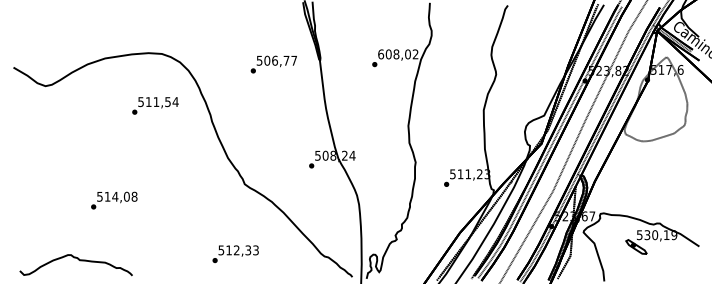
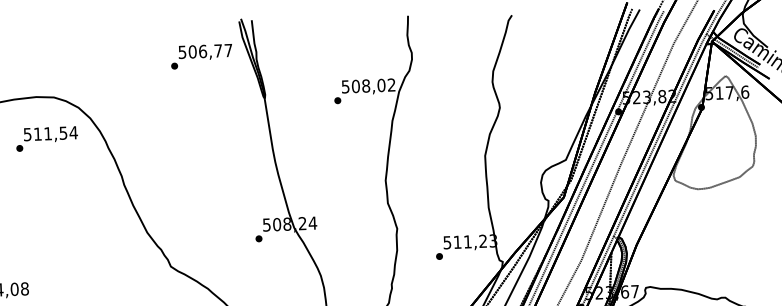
text: (381, 54) -> (346, 86), 608,02 -> 508,02
text: (273, 64) -> (201, 56), moved
text: (155, 105) -> (47, 138), moved

